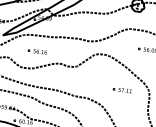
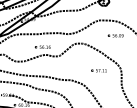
part: (37, 50) -> (42, 46), moved

